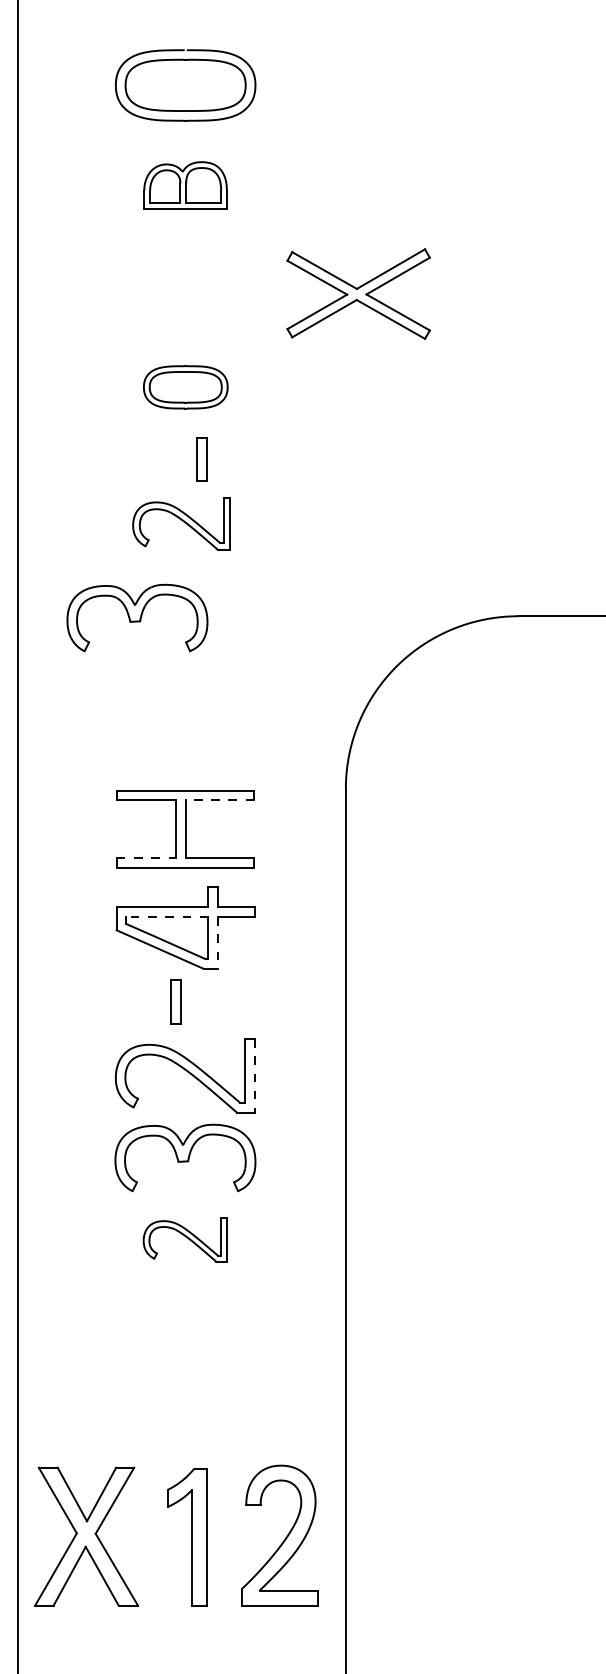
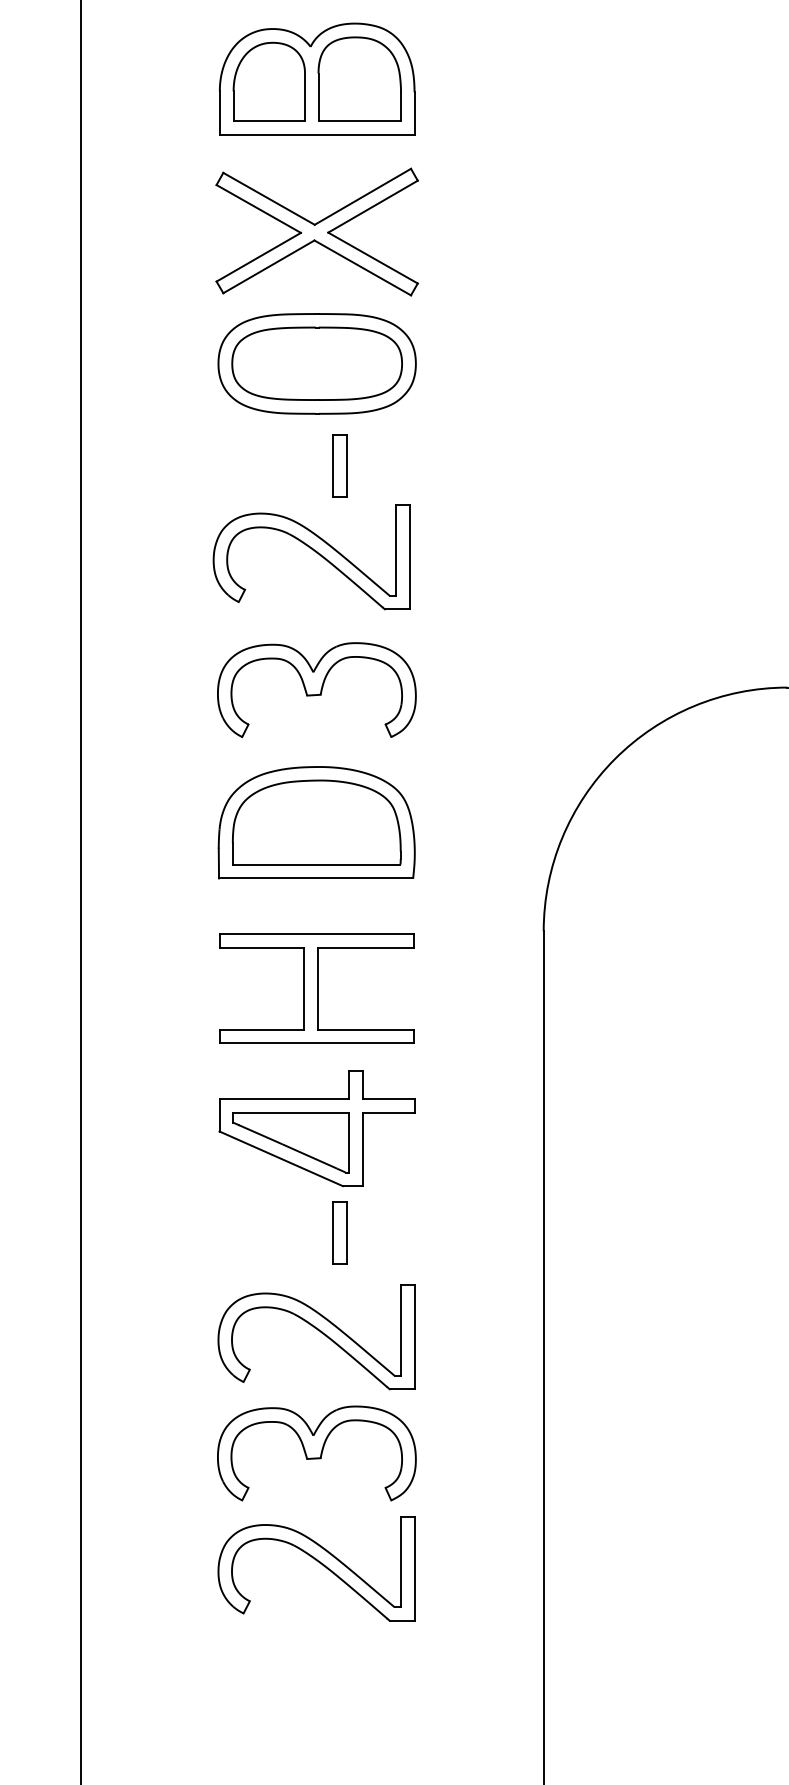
part: (185, 185) -> (316, 78), size x1.67
part: (358, 293) -> (316, 231), moved
part: (185, 387) -> (316, 364), size x1.67
part: (181, 523) -> (311, 556), size x1.43
part: (137, 617) -> (316, 689), moved
part: (185, 711) -> (316, 822), added
line: (219, 800) -> (365, 948), dashed -> solid
line: (146, 858) -> (261, 1030), dashed -> solid
line: (166, 917) -> (290, 1113), dashed -> solid
line: (217, 943) -> (362, 1150), dashed -> solid
part: (175, 1001) -> (339, 1232), moved
line: (254, 1075) -> (414, 1336), dashed -> solid
part: (185, 1239) -> (316, 1568), size x1.67

